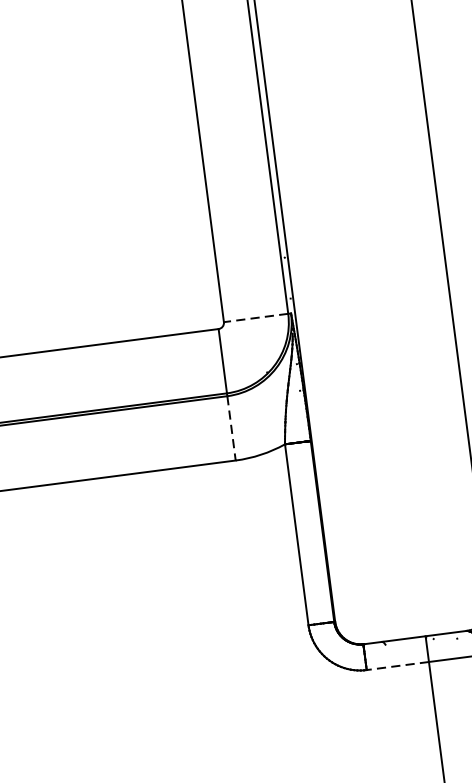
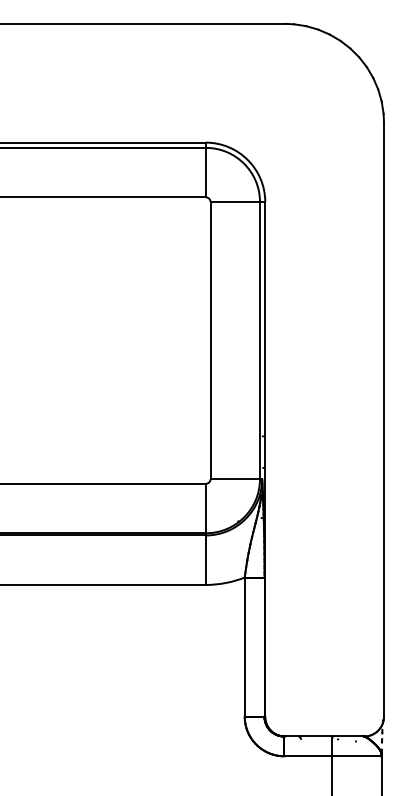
line: (256, 318) -> (235, 479), dashed -> solid
line: (231, 428) -> (205, 560), dashed -> solid
line: (398, 666) -> (308, 756), dashed -> solid

